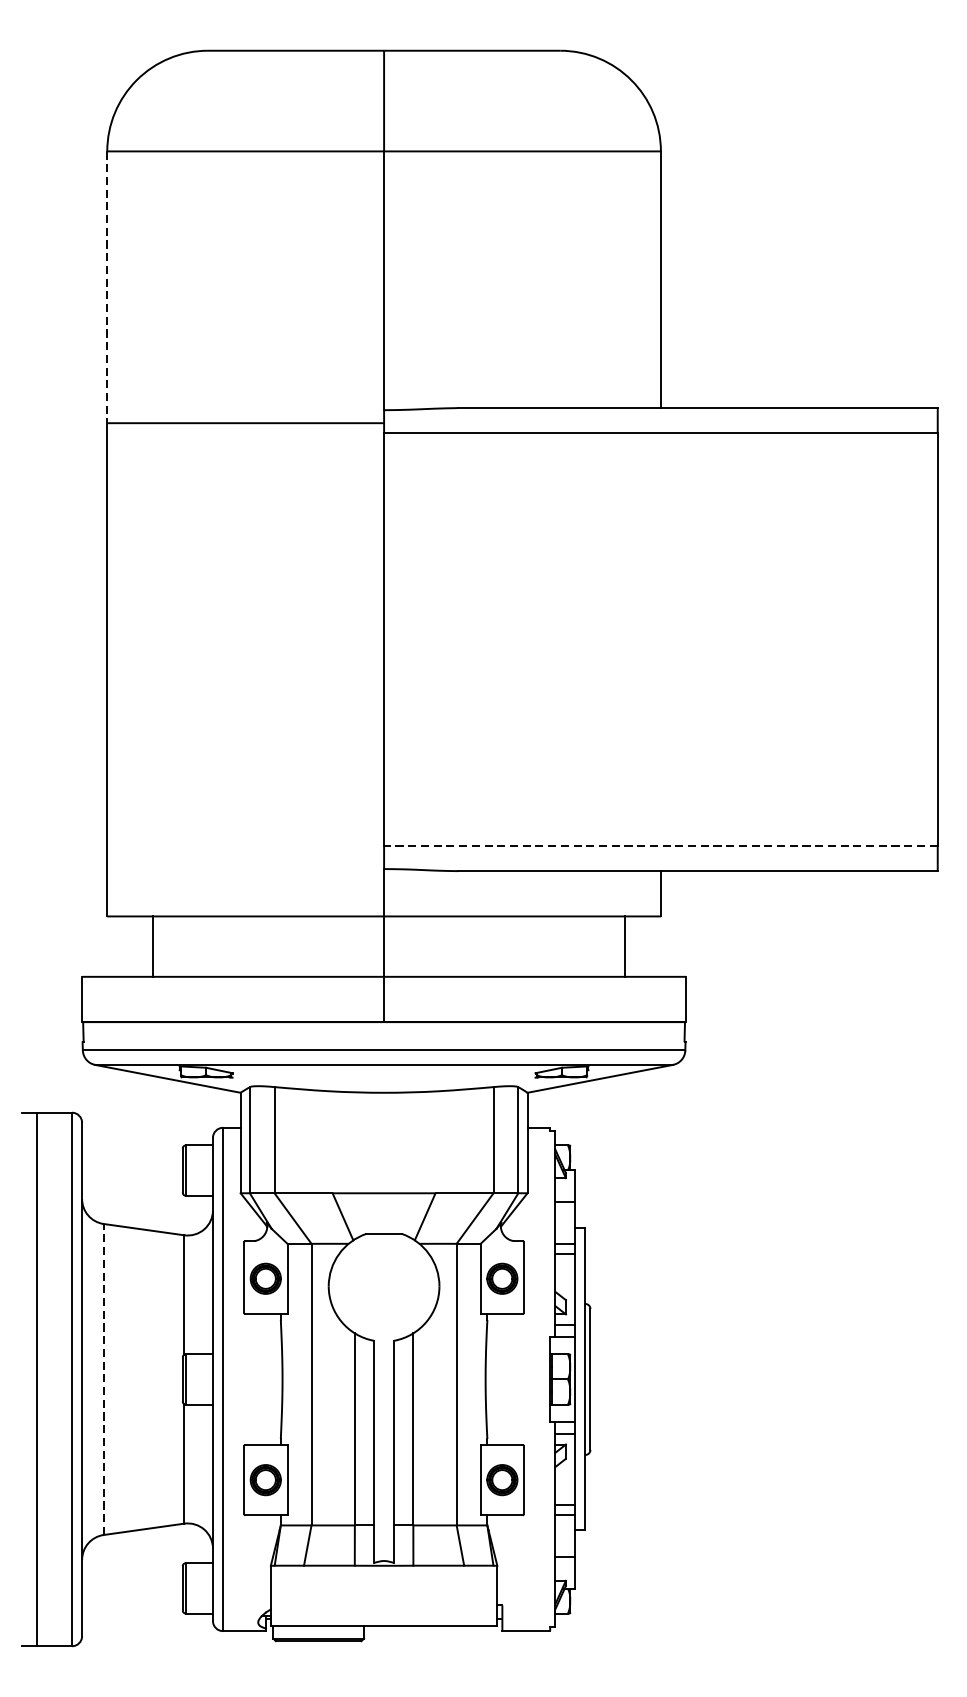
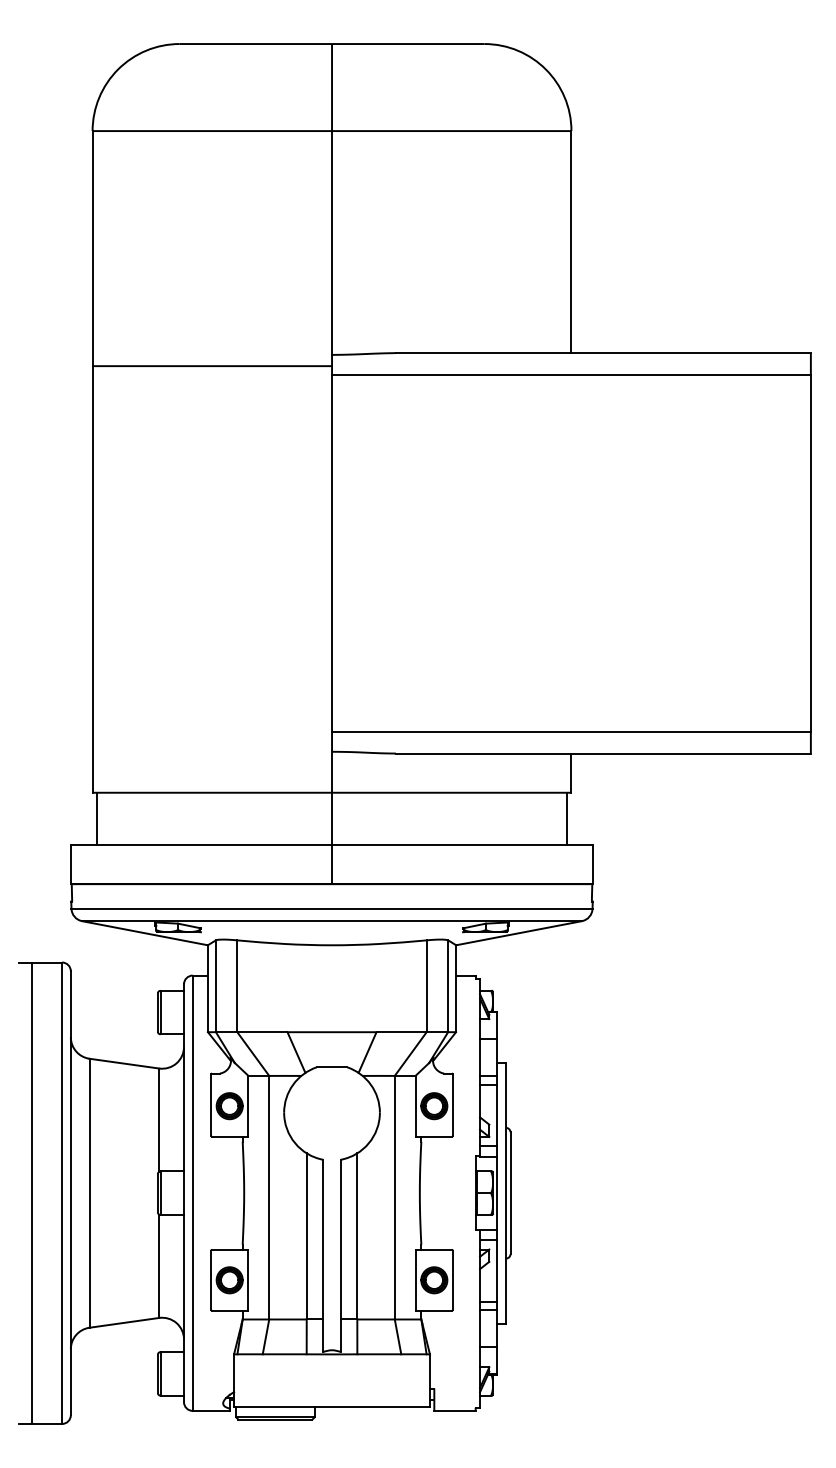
line: (107, 287) -> (92, 248), dashed -> solid
line: (659, 845) -> (570, 731), dashed -> solid
line: (152, 946) -> (96, 818), moved
line: (625, 946) -> (567, 818), moved
line: (103, 1378) -> (89, 1192), dashed -> solid

